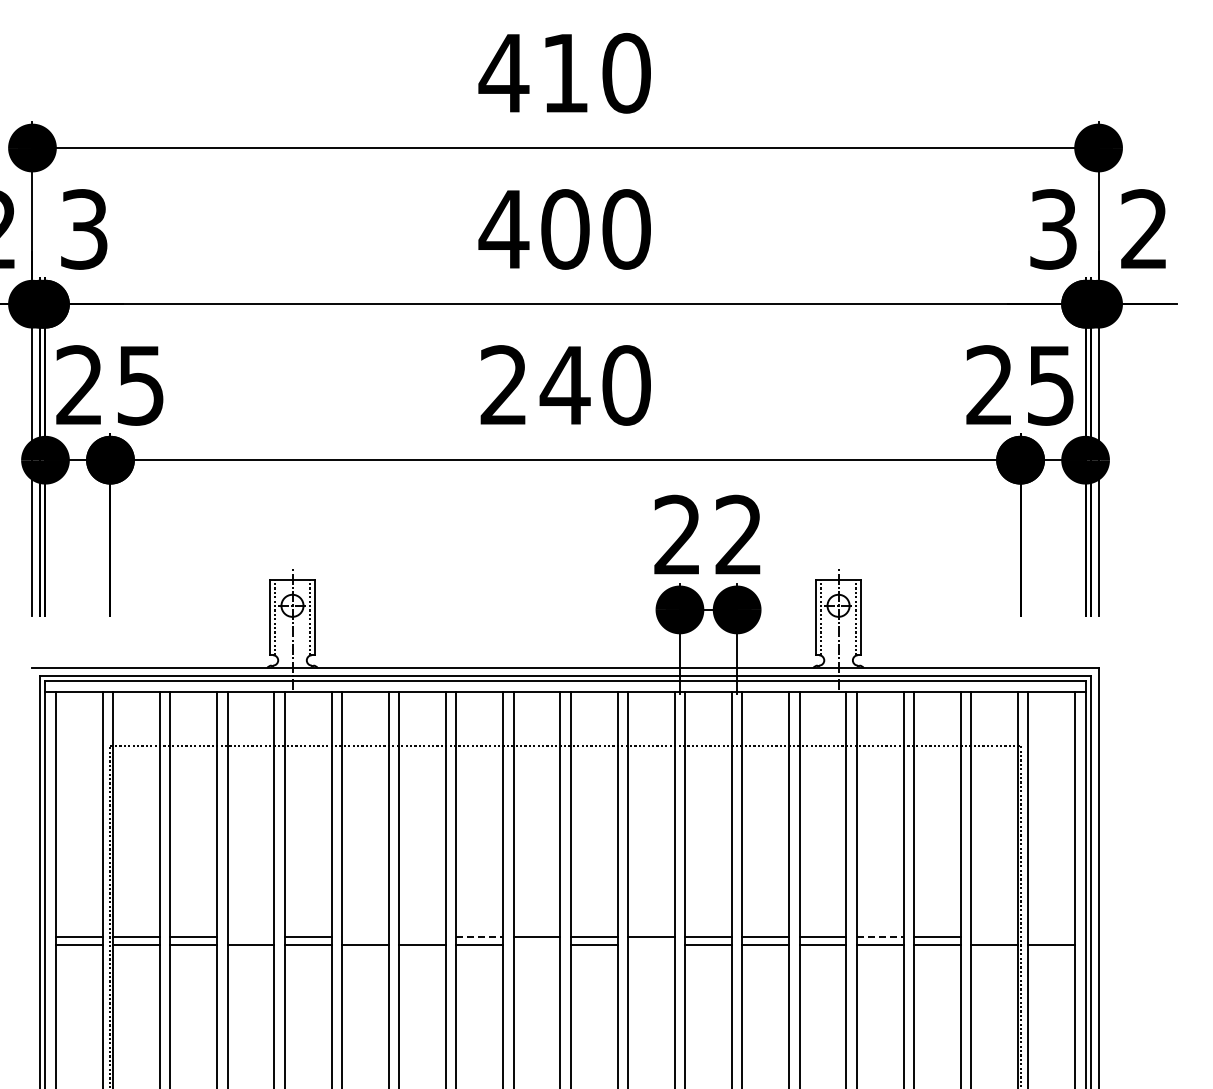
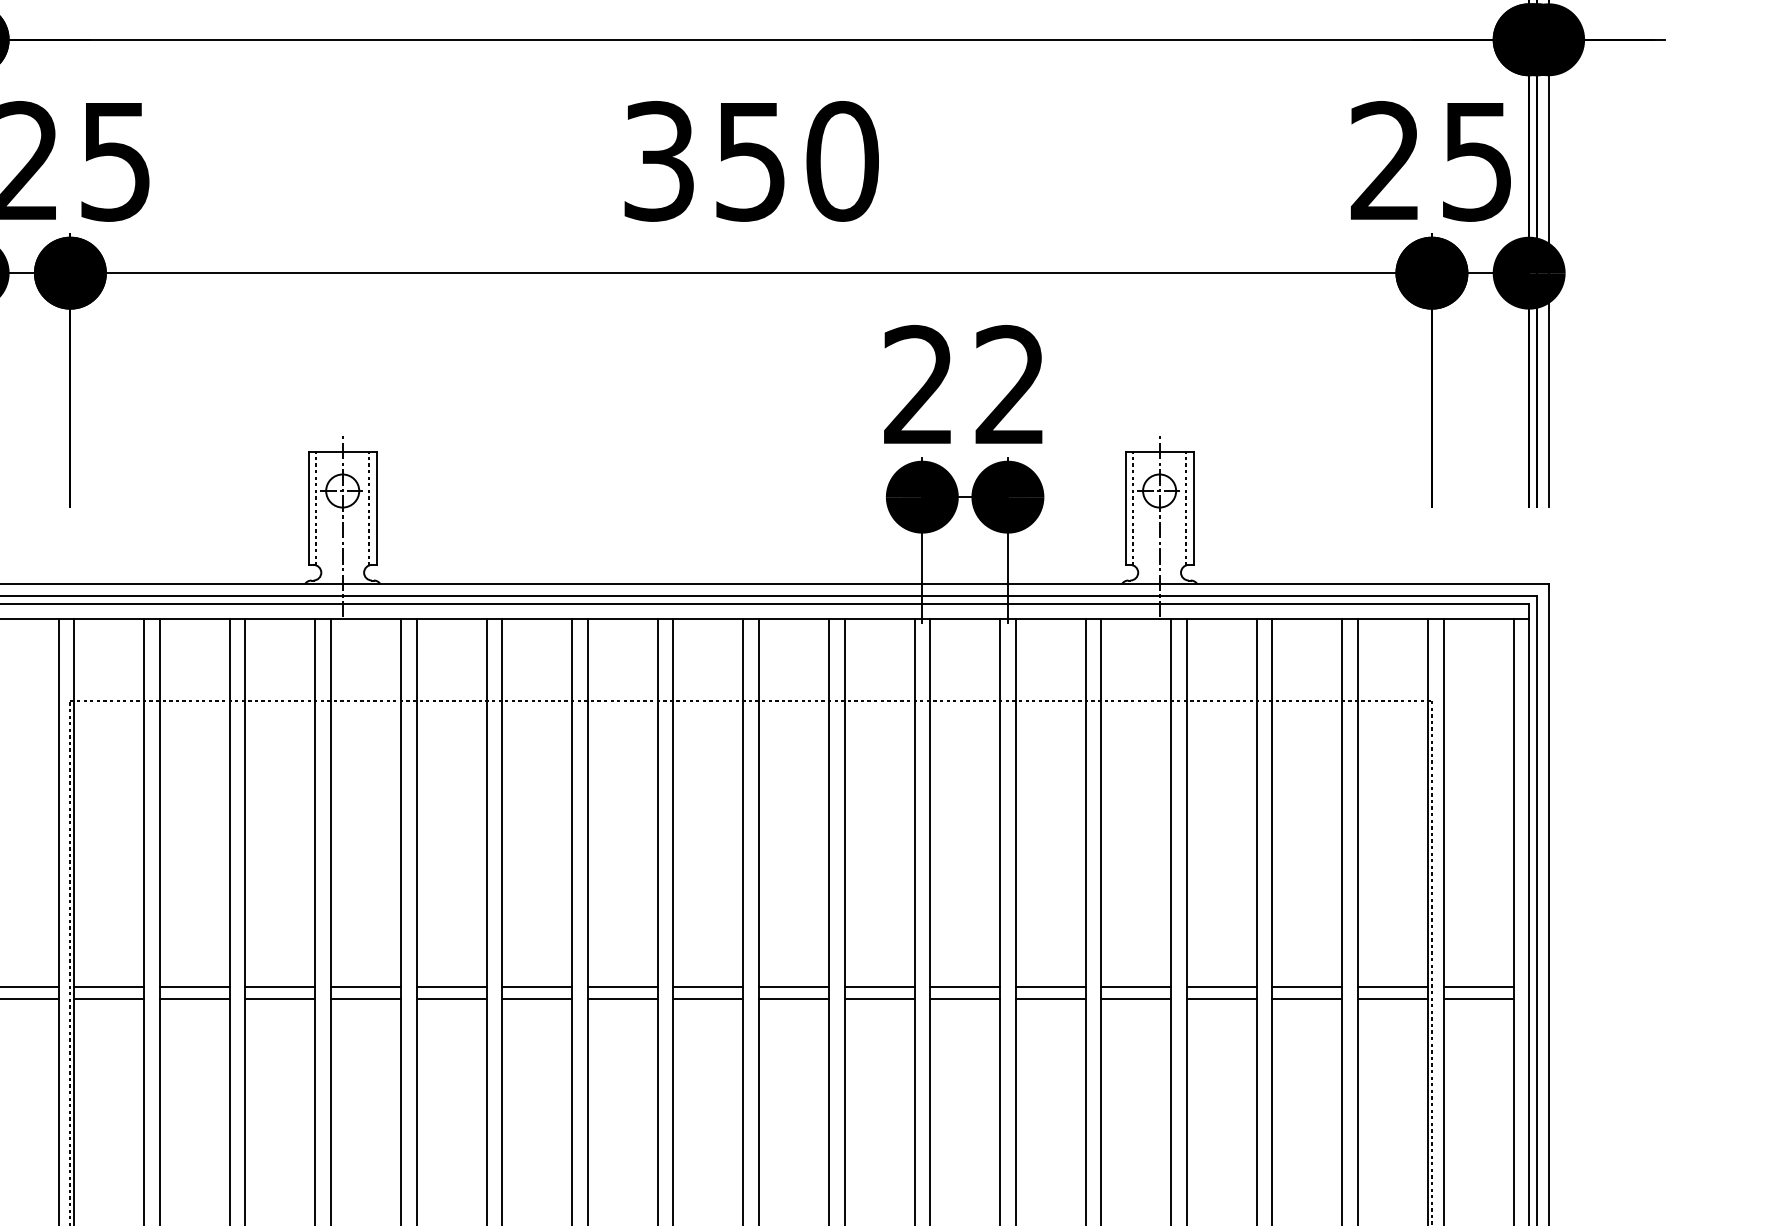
text: (535, 385) -> (706, 161), 240 -> 350
line: (250, 937) -> (279, 987), added
line: (364, 937) -> (450, 987), added
line: (422, 937) -> (537, 987), added
line: (480, 937) -> (623, 987), dashed -> solid
line: (880, 937) -> (1222, 987), dashed -> solid
line: (994, 937) -> (1392, 987), added
line: (1051, 937) -> (1478, 987), added
line: (536, 945) -> (707, 999), added
line: (650, 945) -> (878, 999), added

